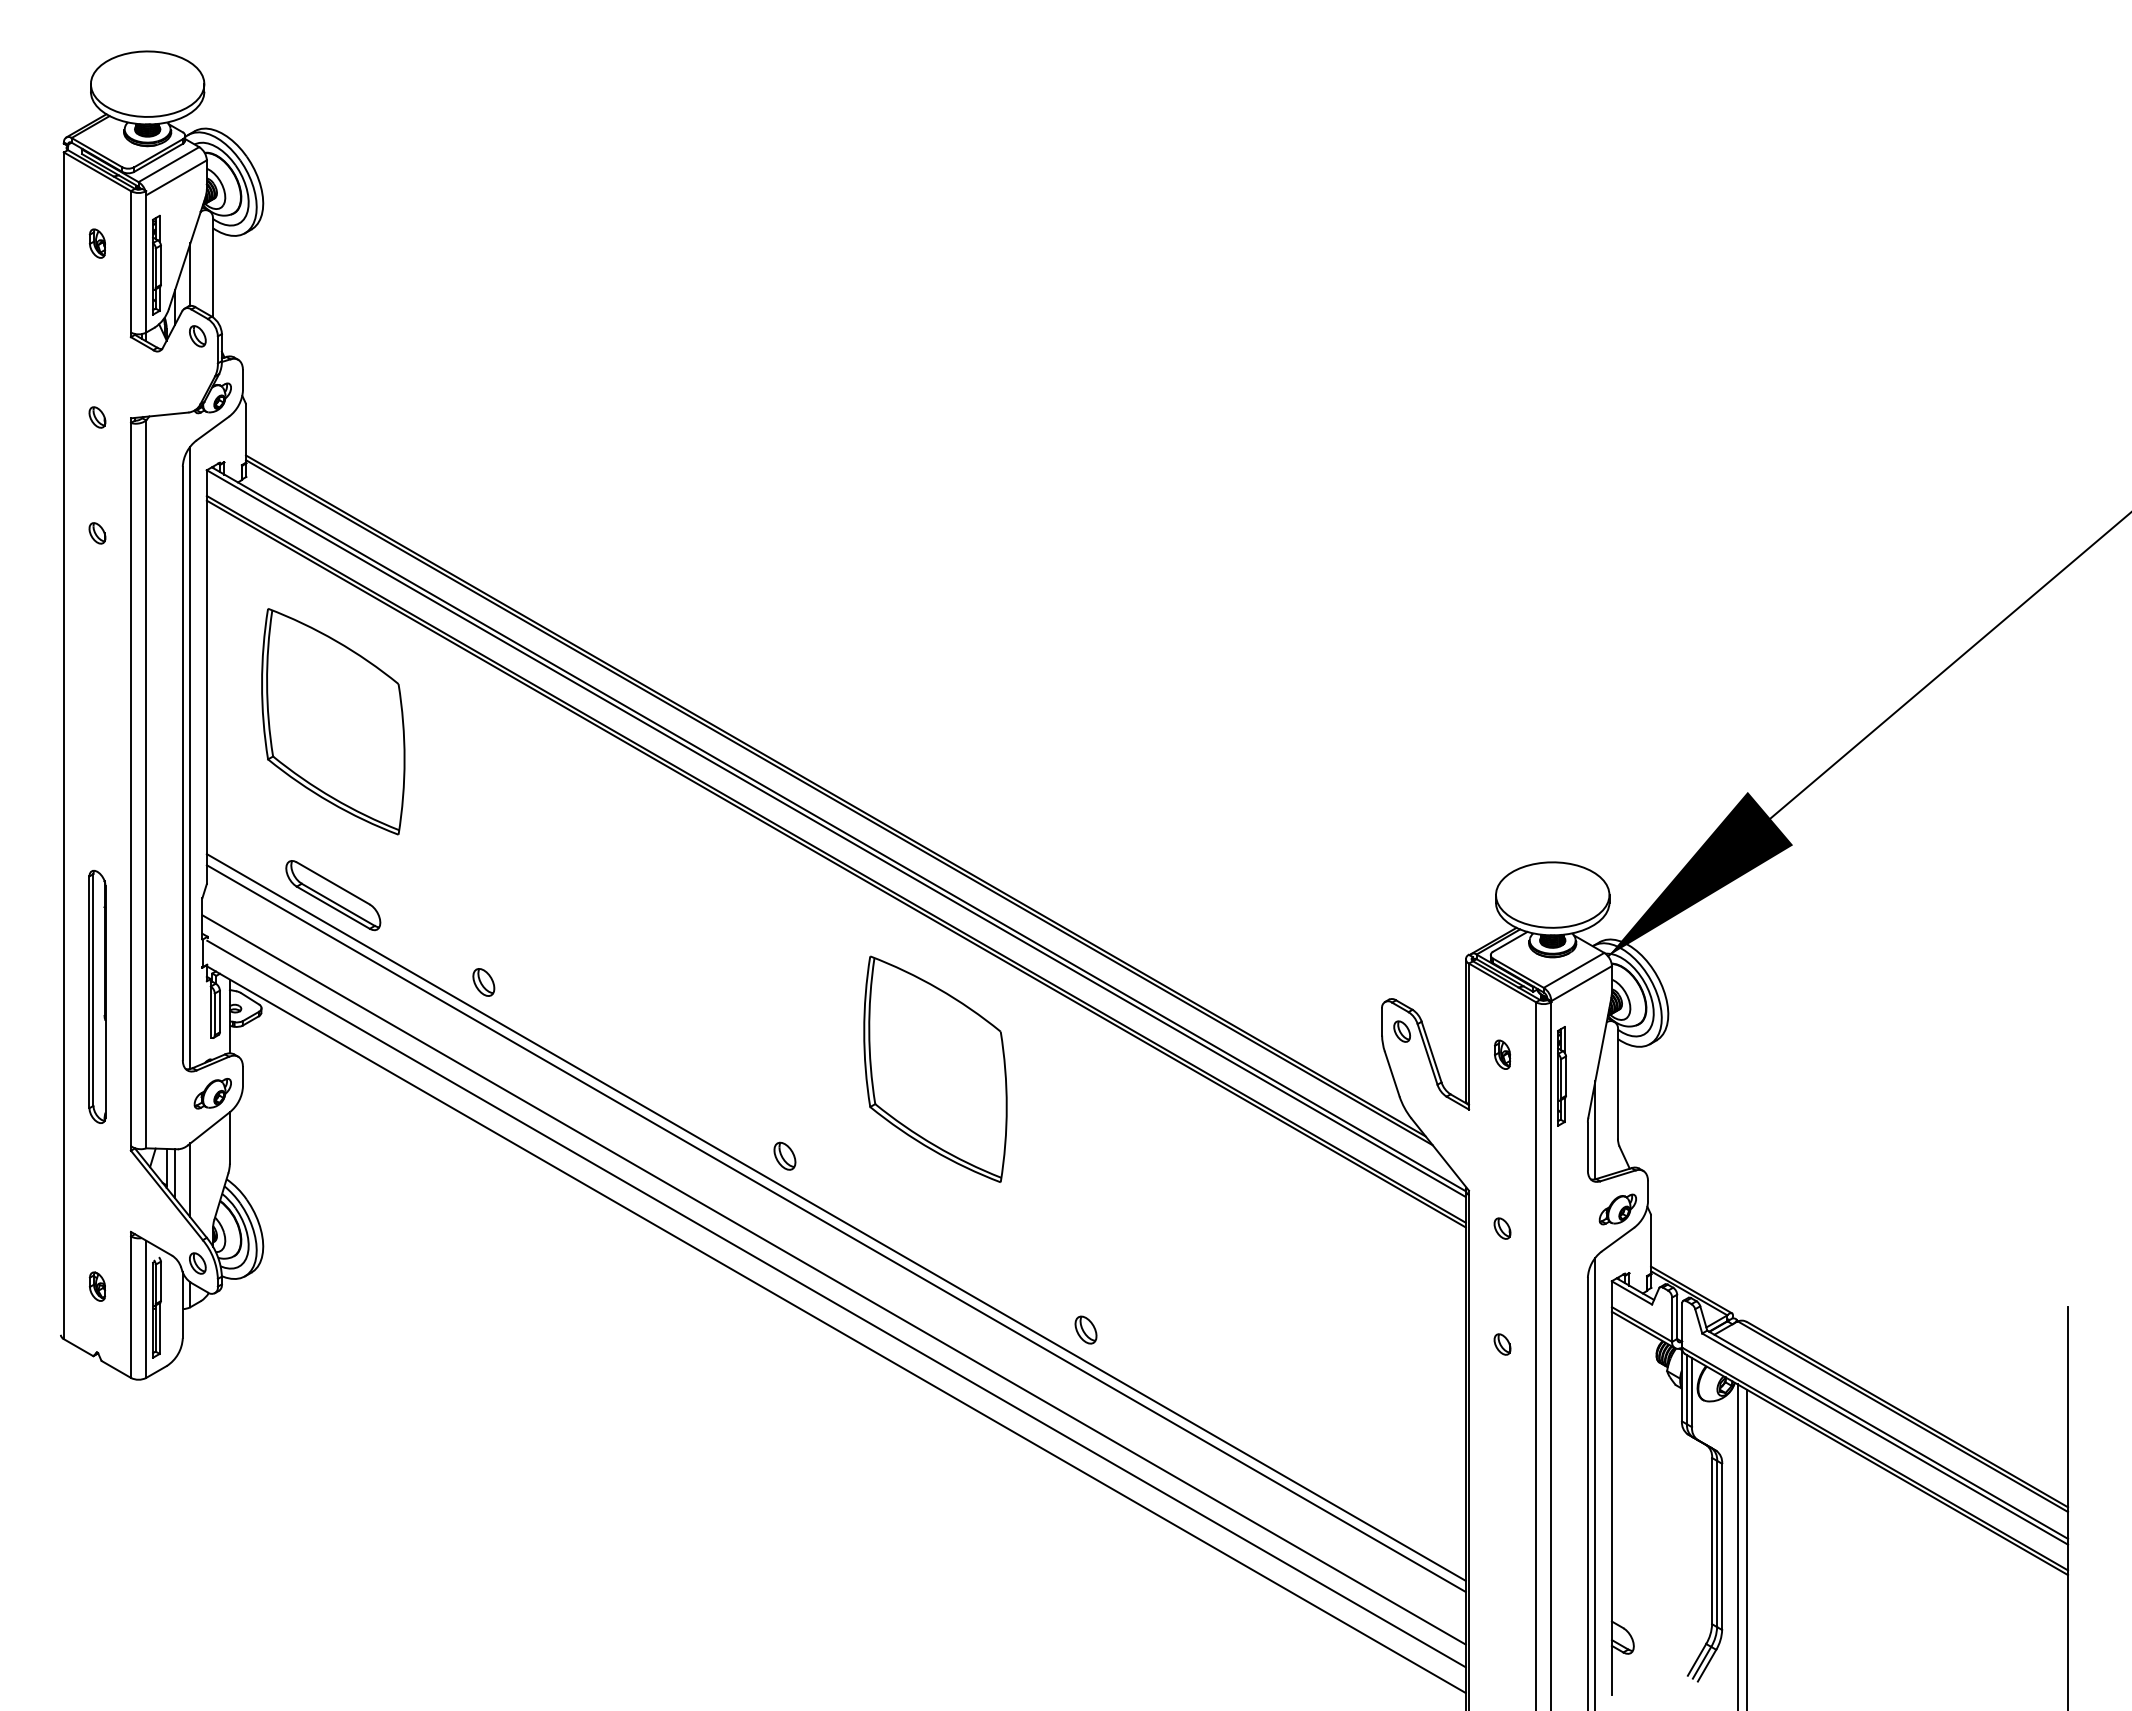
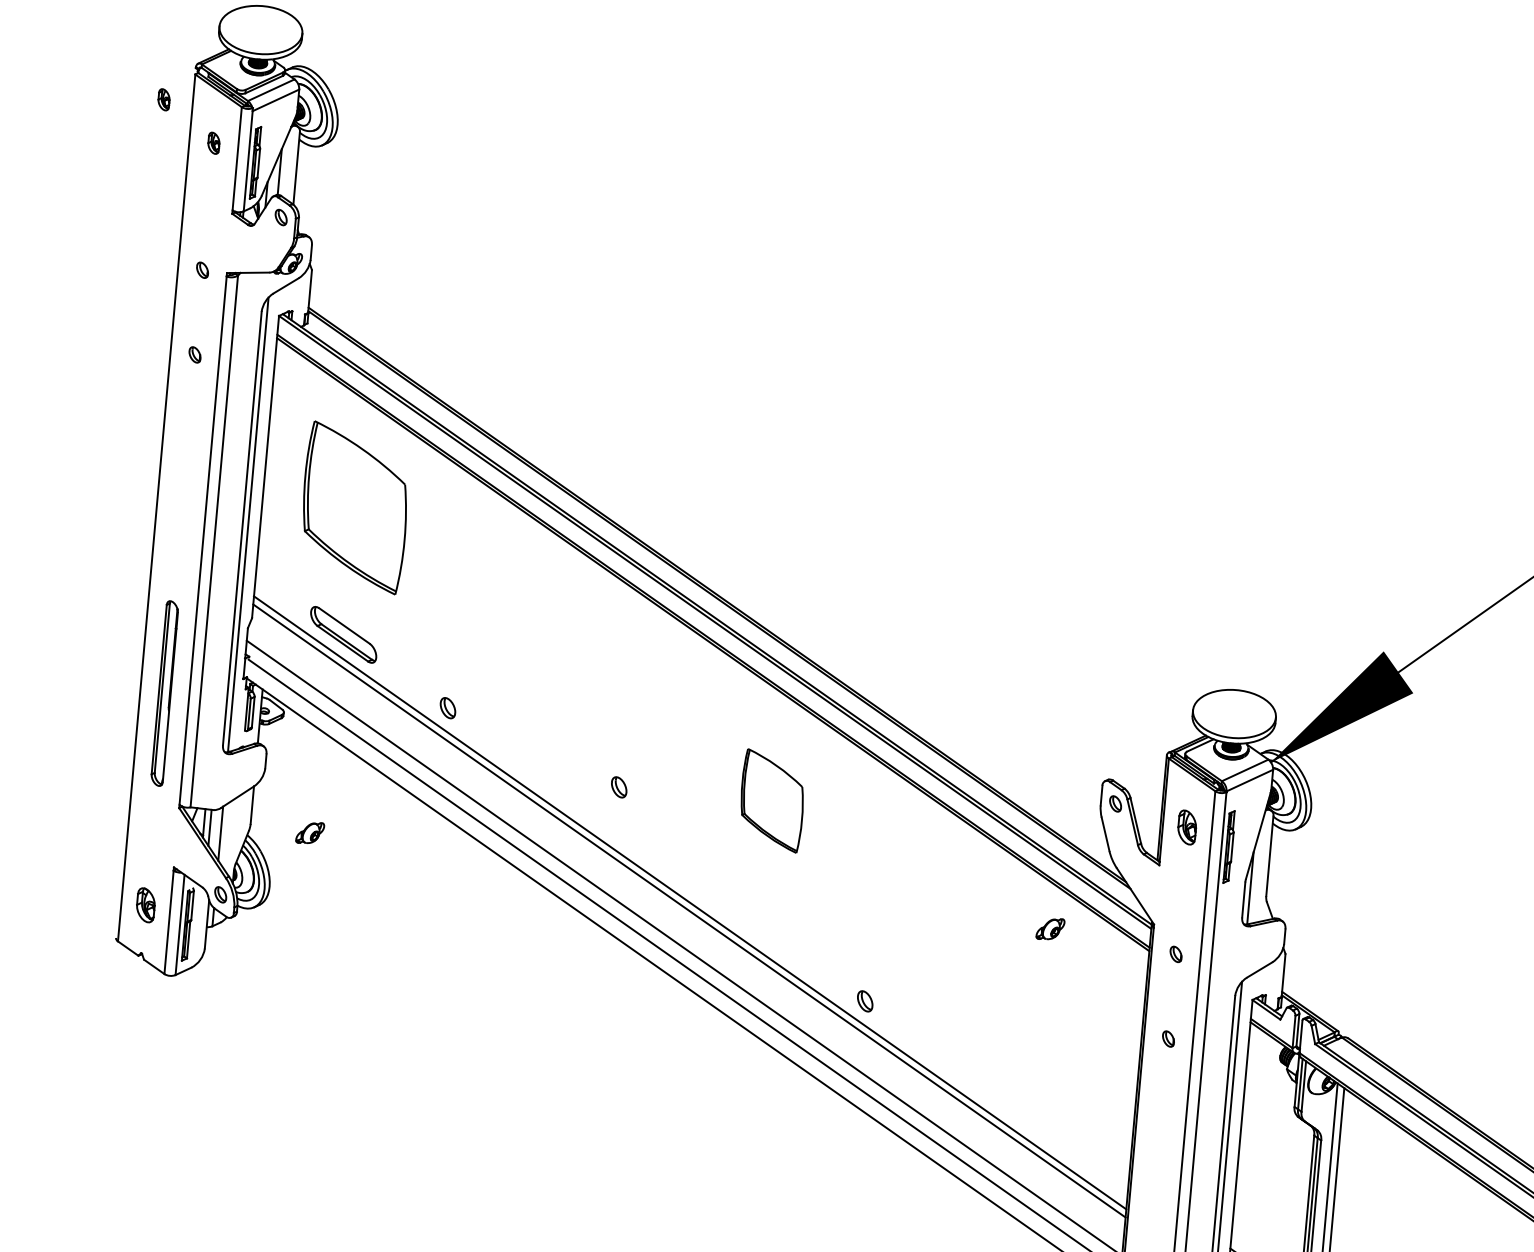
part: (23, 190) -> (163, 99), added
part: (1502, 1054) -> (1187, 827), size x1.6
part: (935, 1068) -> (772, 800), size x0.6
part: (212, 1093) -> (309, 832), moved
part: (784, 1155) -> (618, 786), moved
part: (1617, 1209) -> (1050, 929), moved
part: (97, 1286) -> (145, 905), size x1.6

